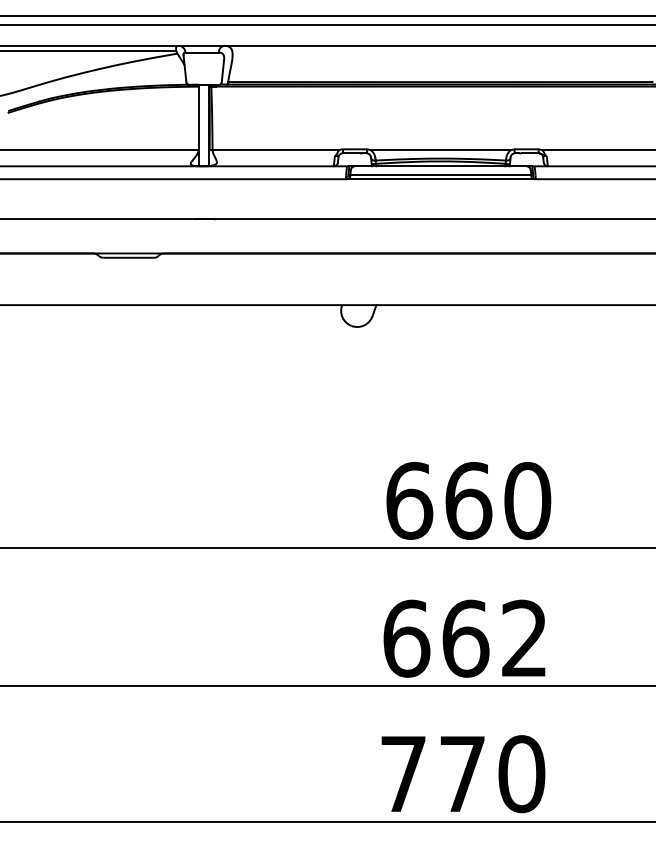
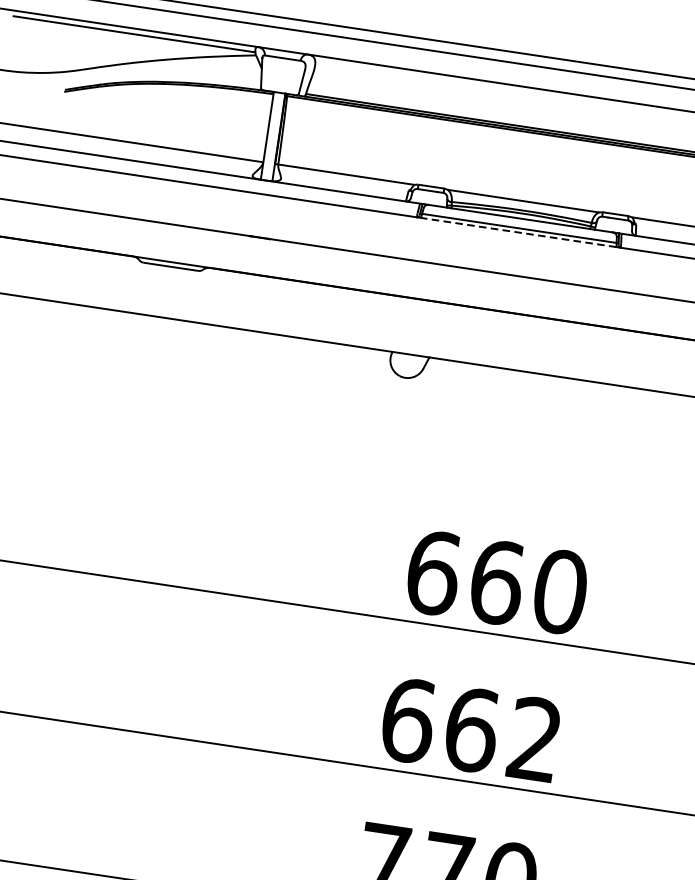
line: (440, 179) -> (518, 232), solid -> dashed

